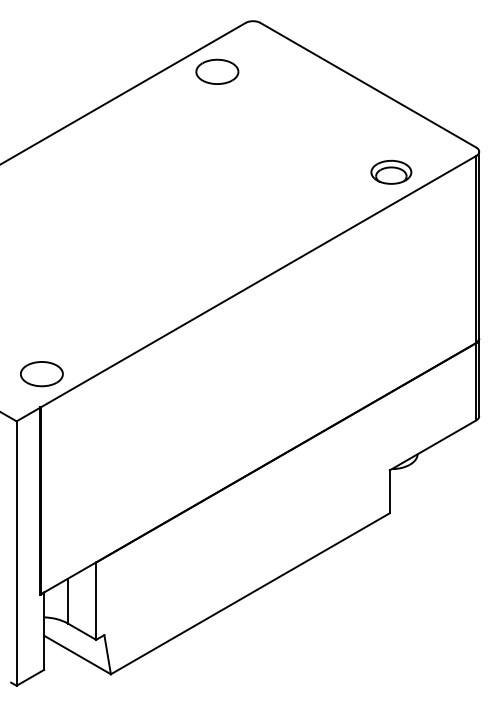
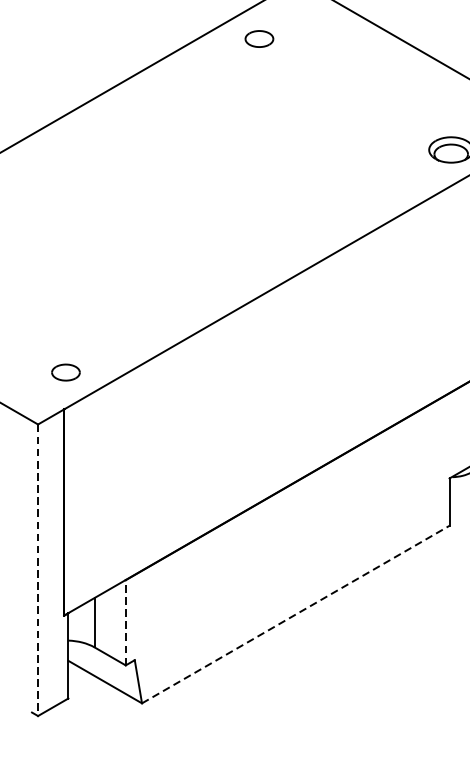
part: (217, 71) -> (259, 38), size x0.6
part: (41, 374) -> (65, 372), size x0.6
line: (16, 554) -> (37, 571), solid -> dashed
line: (250, 593) -> (295, 614), solid -> dashed
line: (96, 601) -> (126, 623), solid -> dashed

